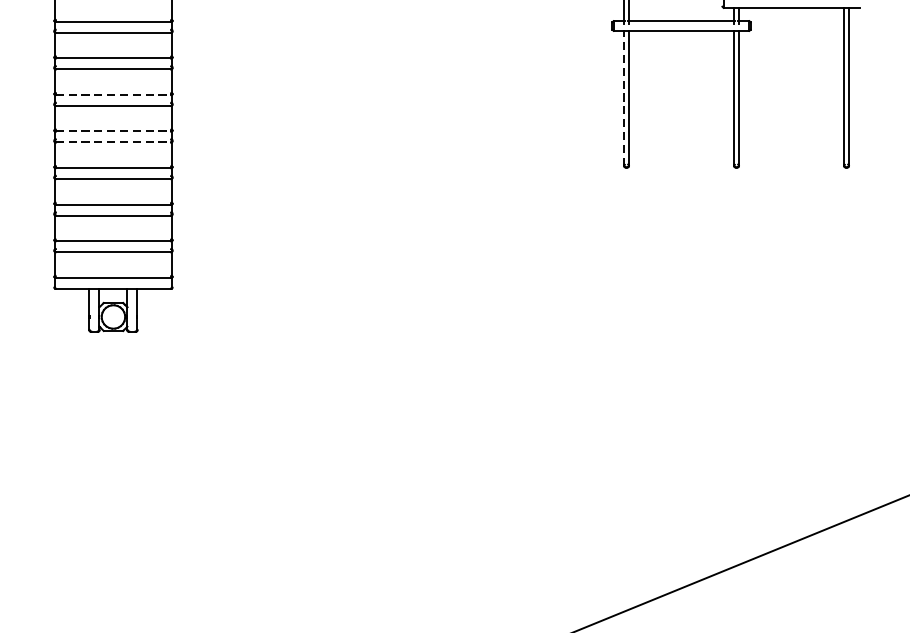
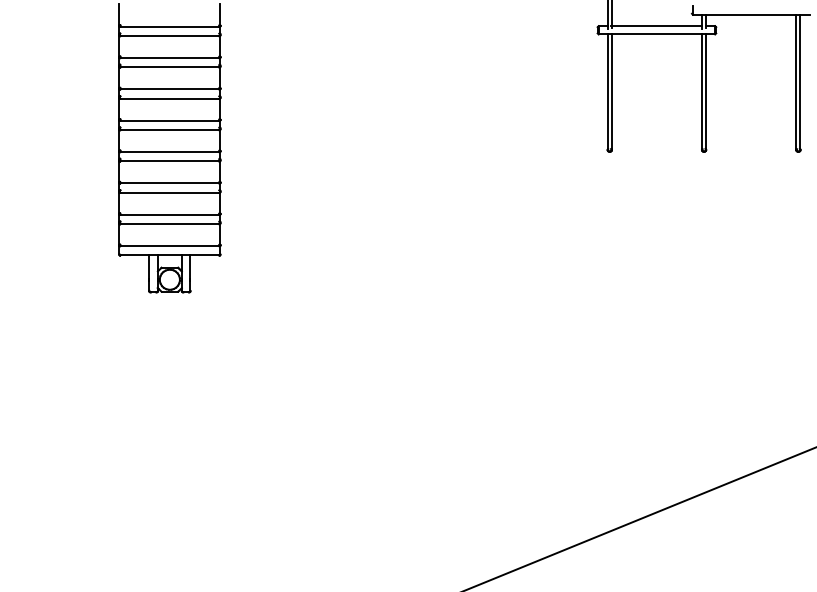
line: (114, 95) -> (170, 89), dashed -> solid
line: (623, 98) -> (607, 92), dashed -> solid
line: (114, 131) -> (170, 120), dashed -> solid
line: (114, 142) -> (170, 130), dashed -> solid

